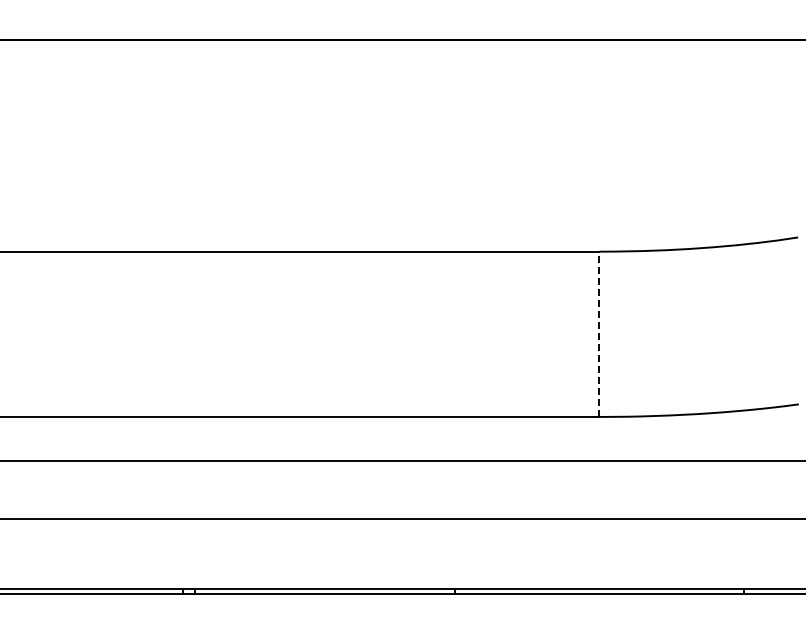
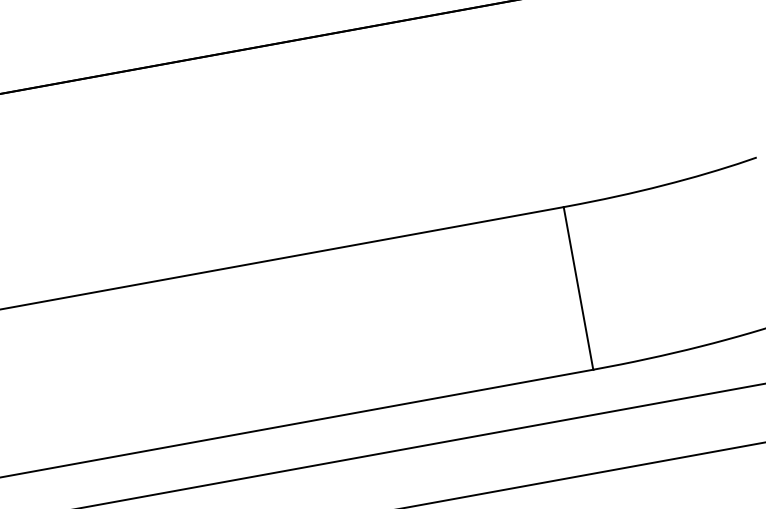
line: (599, 334) -> (578, 288), dashed -> solid

